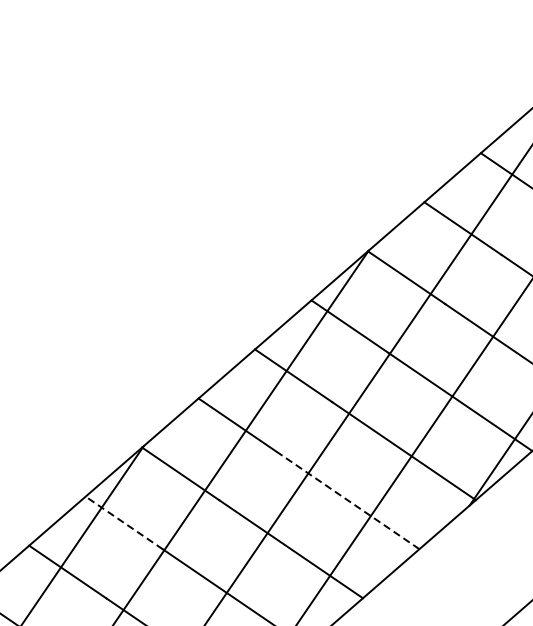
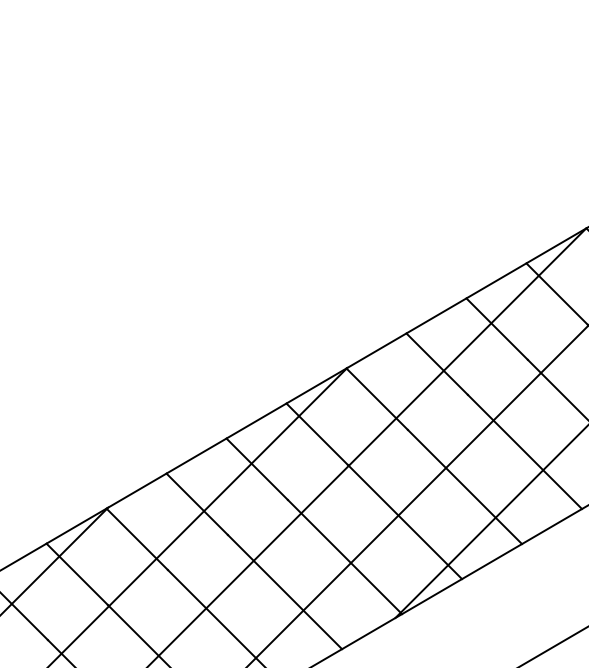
line: (347, 500) -> (284, 592), dashed -> solid
line: (123, 523) -> (76, 574), dashed -> solid

